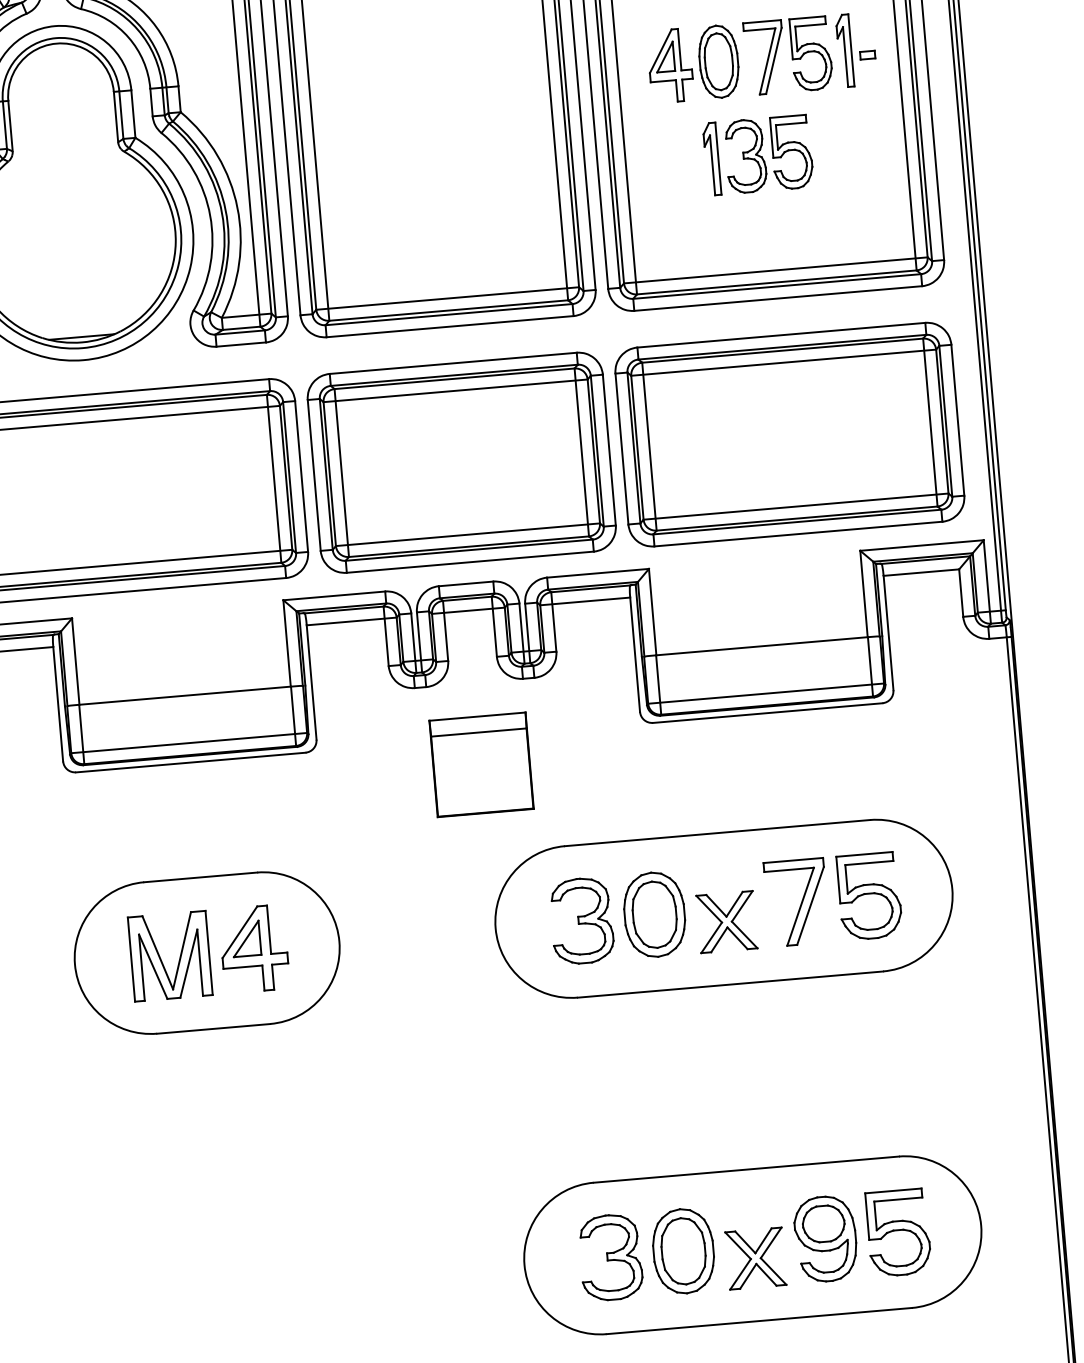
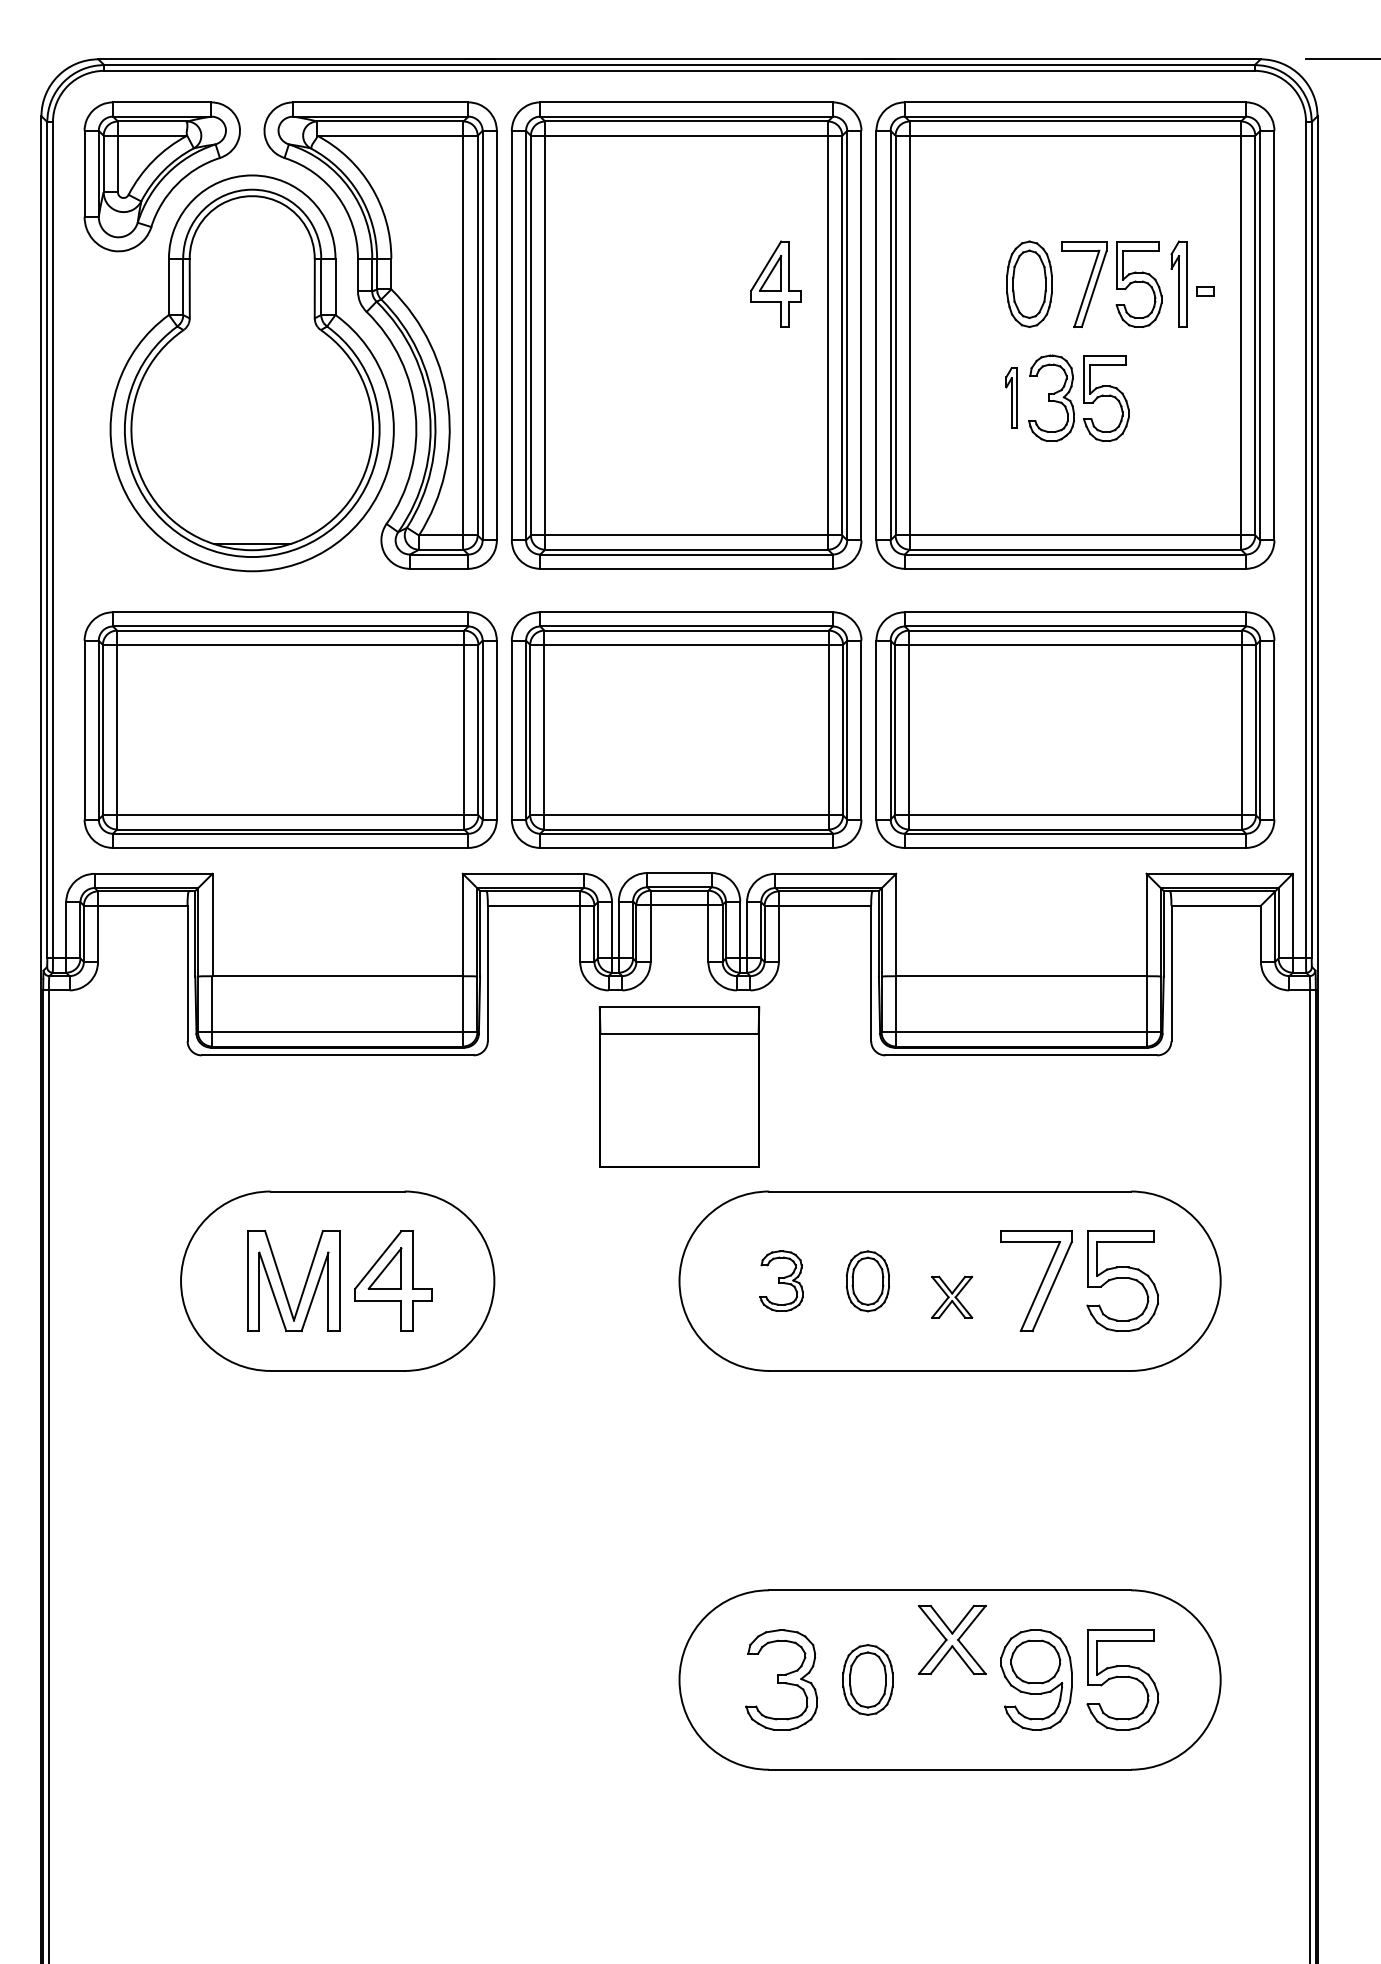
part: (669, 65) -> (775, 283), moved
part: (711, 158) -> (1011, 397), size x0.7
part: (481, 764) -> (679, 1087), size x1.4
part: (654, 915) -> (867, 1281), size x0.6
part: (581, 920) -> (781, 1280), size x0.6
part: (726, 922) -> (951, 1297), size x0.6
part: (683, 1250) -> (867, 1679), size x0.7
part: (755, 1258) -> (952, 1639), moved

